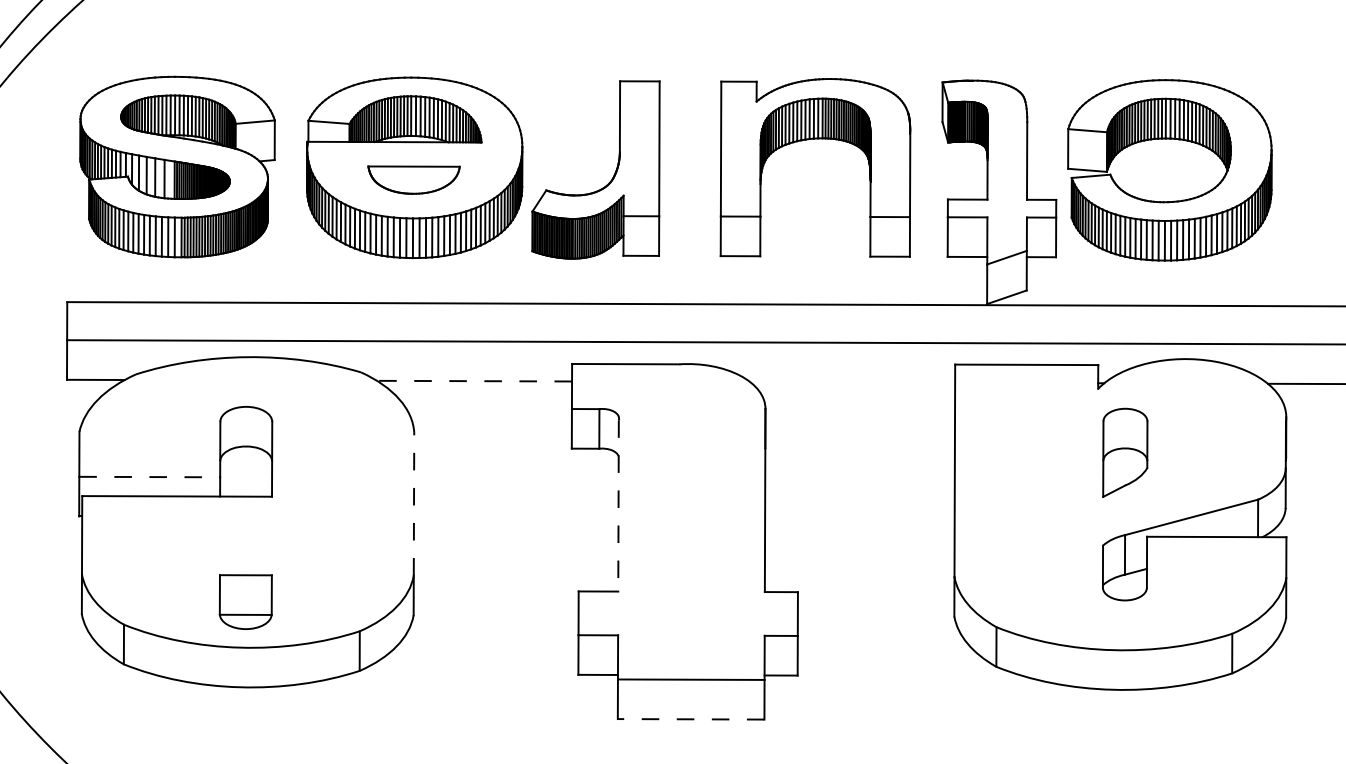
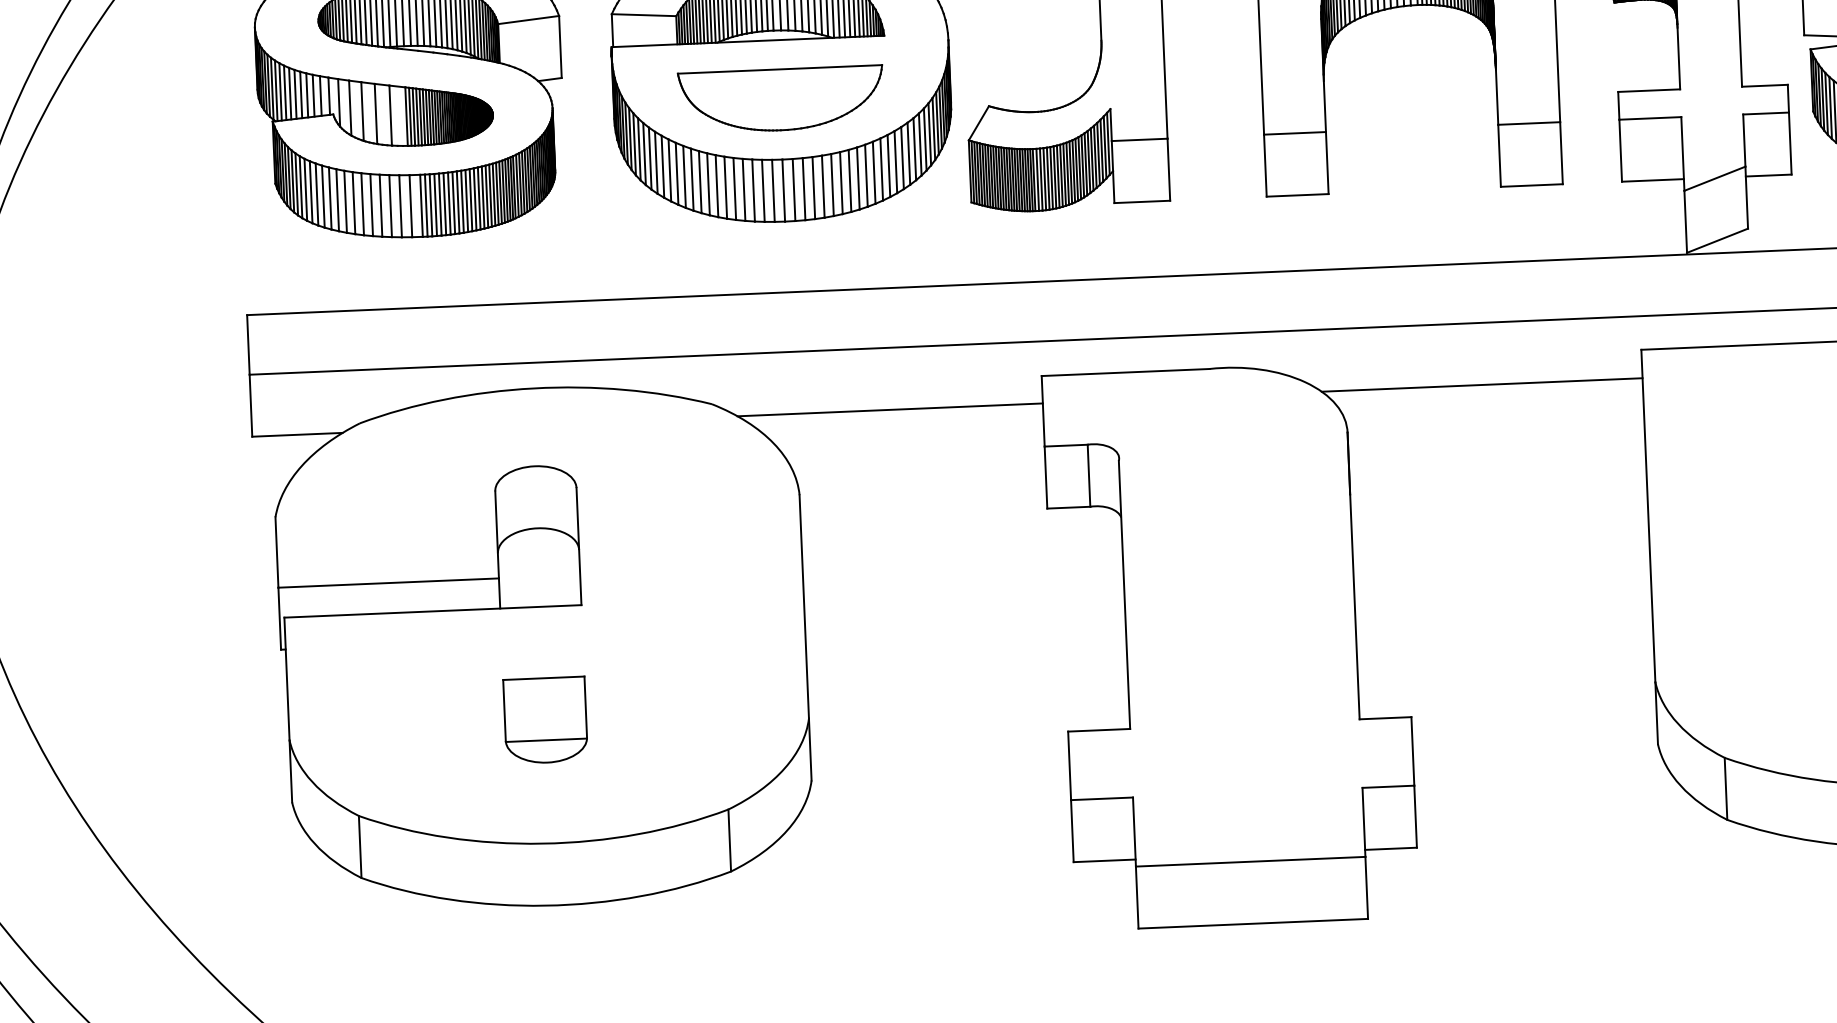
part: (413, 179) -> (780, 98), size x1.43
line: (474, 381) -> (890, 410), dashed -> solid
line: (852, 382) -> (1481, 385), added
line: (150, 477) -> (389, 583), dashed -> solid
line: (414, 503) -> (804, 605), dashed -> solid
line: (618, 505) -> (1124, 594), dashed -> solid
part: (245, 601) -> (545, 719), moved
line: (690, 719) -> (1252, 924), dashed -> solid

